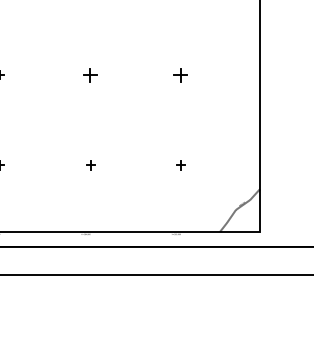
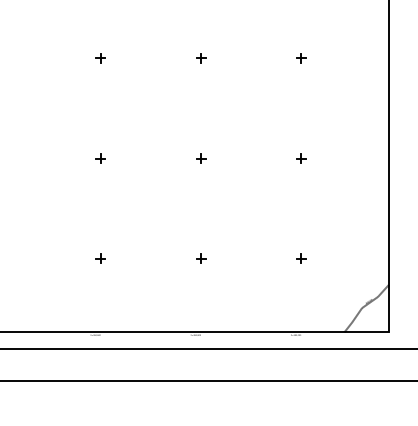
part: (91, 75) -> (201, 158), size x0.62
part: (181, 75) -> (301, 158), size x0.62

